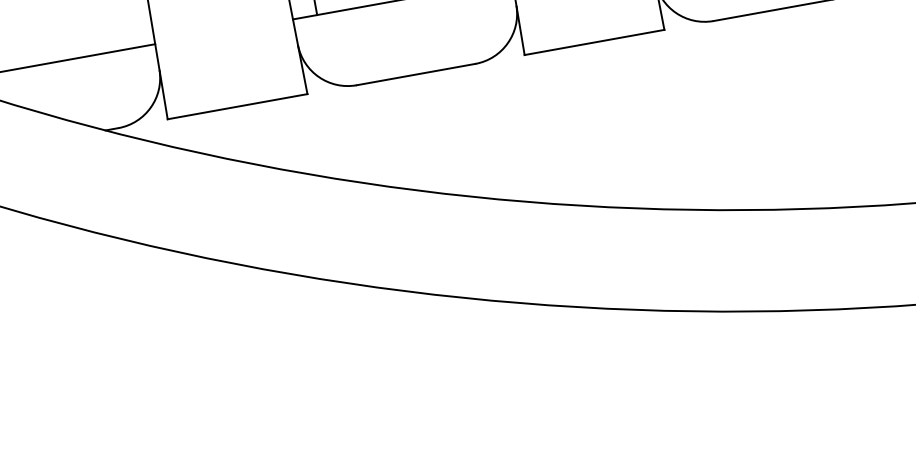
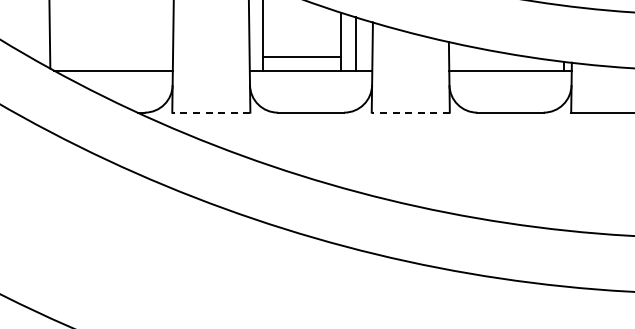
line: (593, 42) -> (410, 112), solid -> dashed
line: (236, 106) -> (210, 112), solid -> dashed

